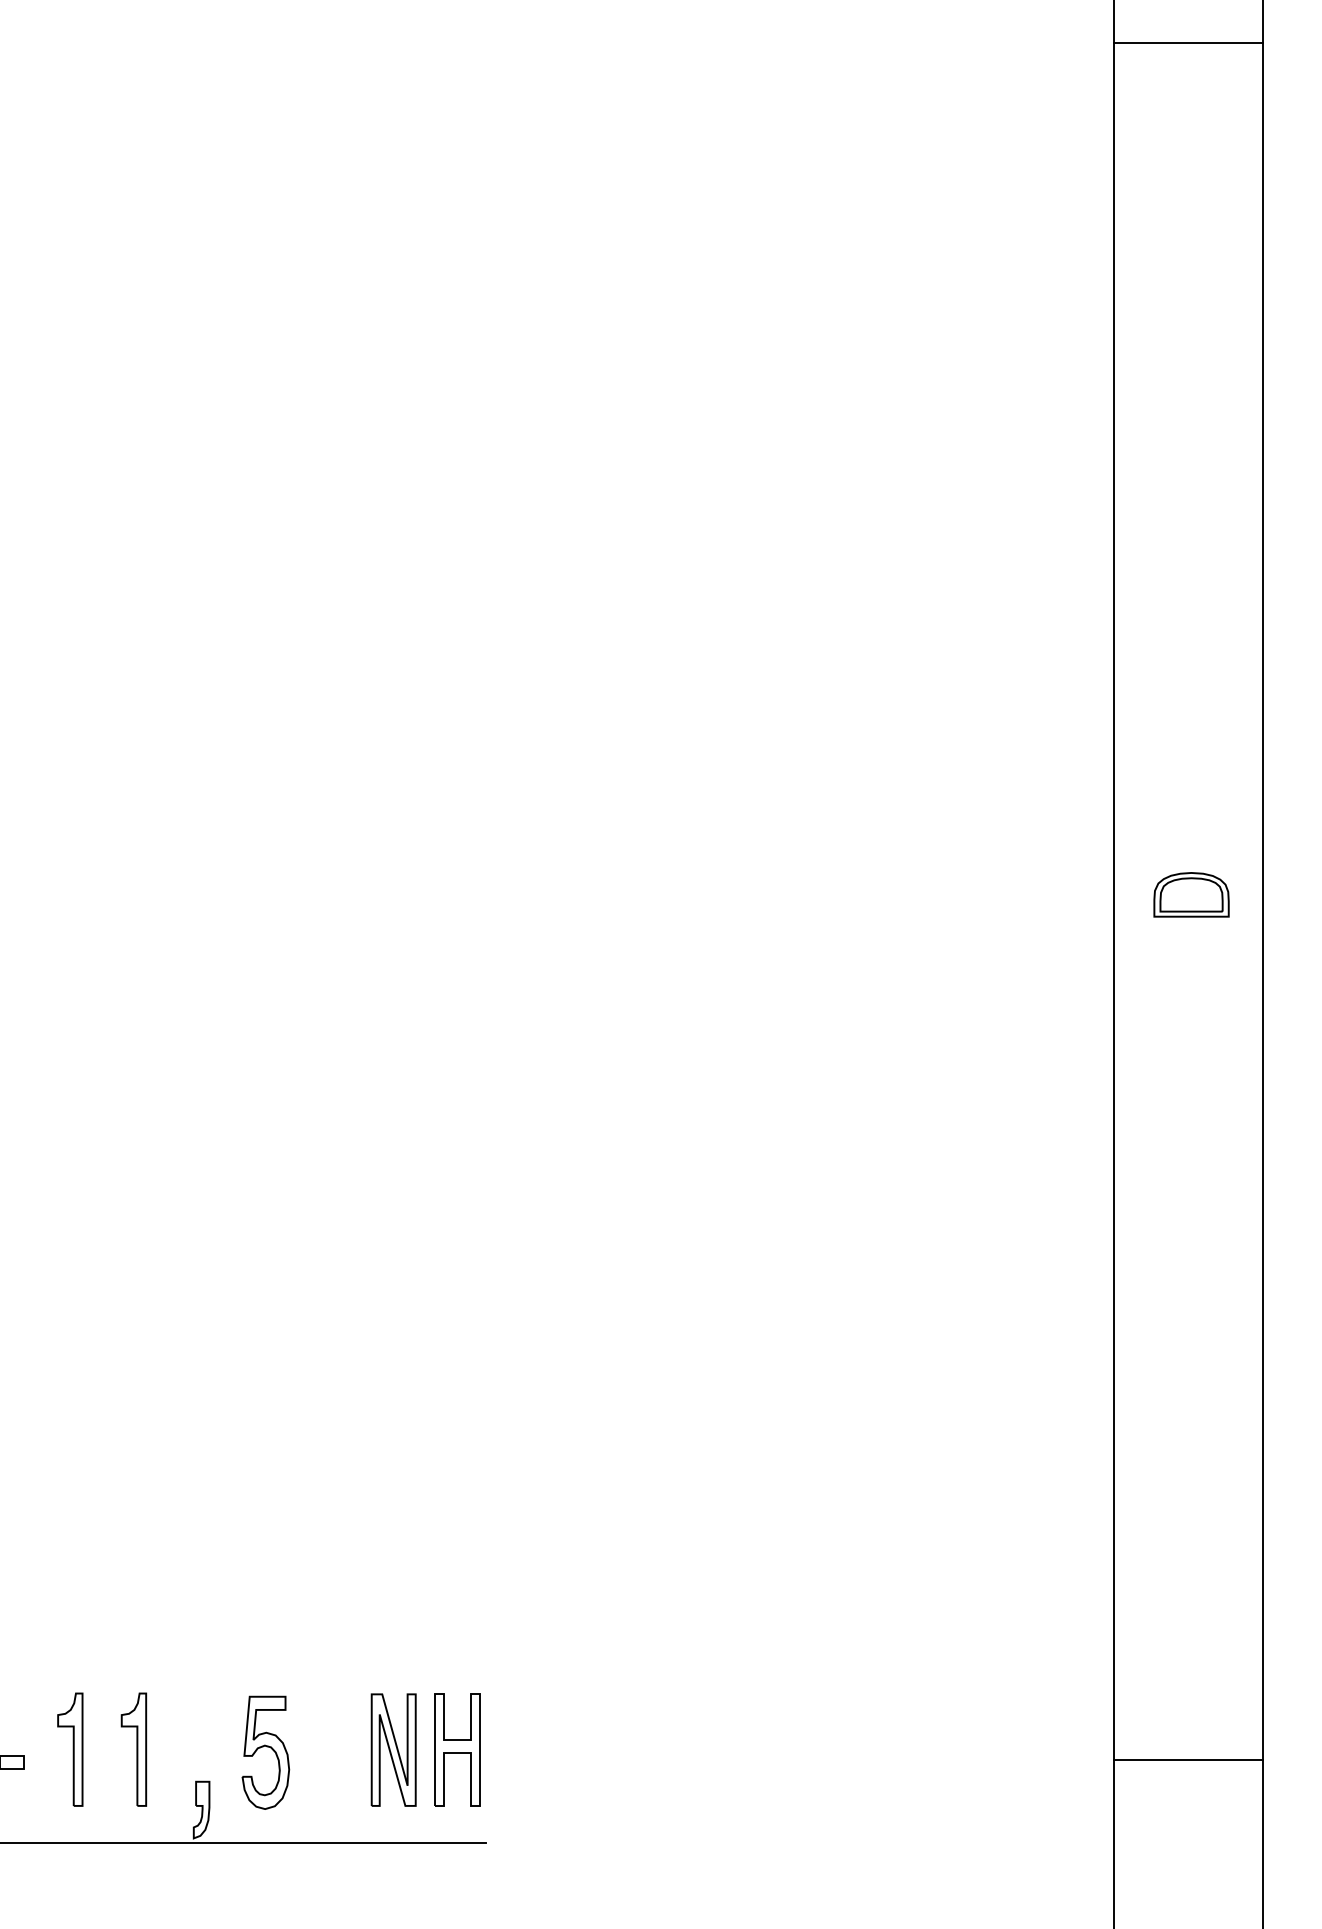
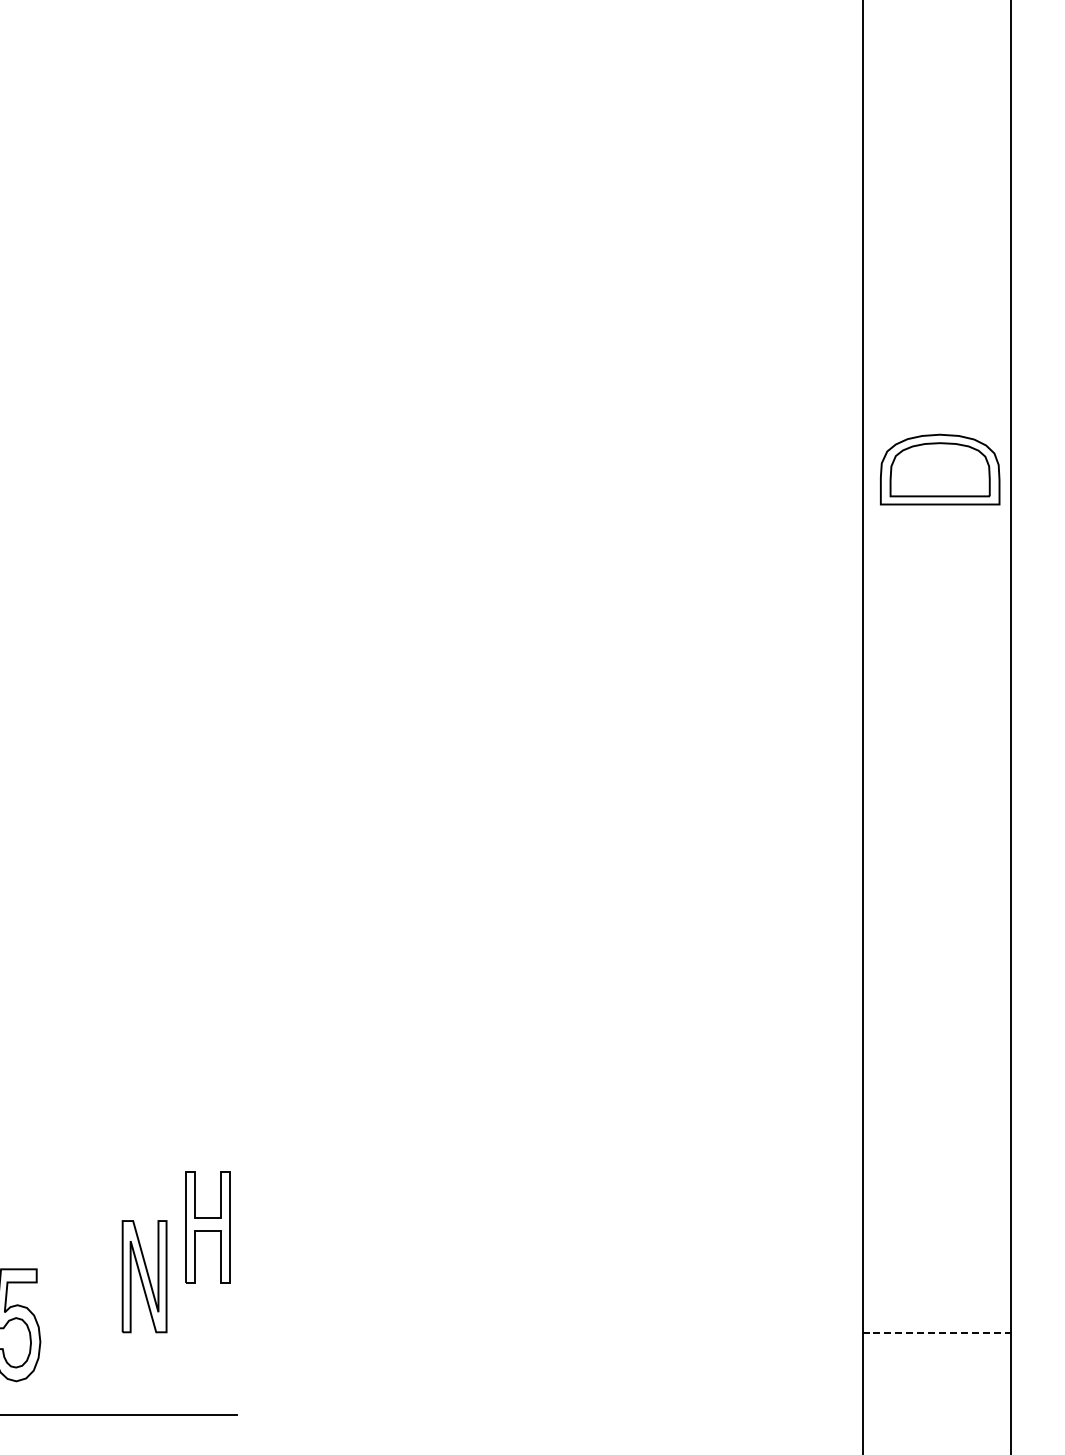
part: (1191, 894) -> (940, 469), size x1.6
part: (393, 1749) -> (144, 1276), moved
part: (457, 1749) -> (208, 1227), moved
line: (1188, 1760) -> (937, 1332), solid -> dashed

